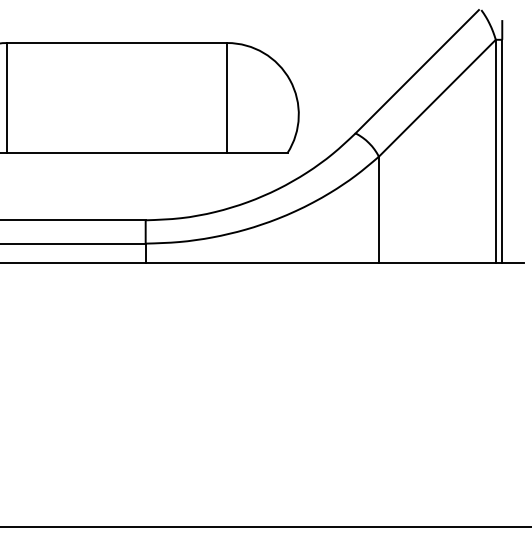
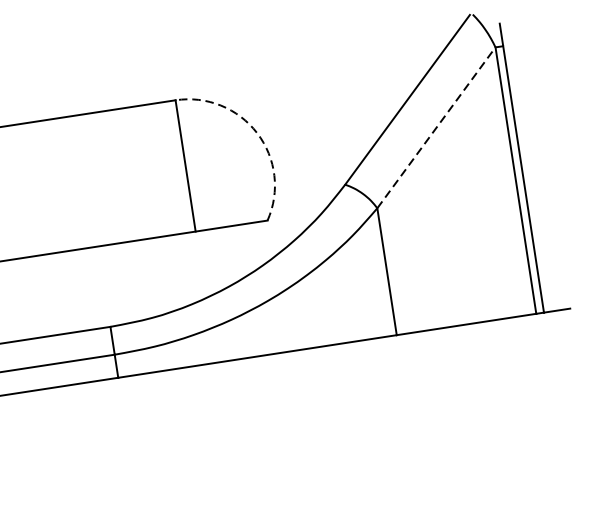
arc: (290, 80) -> (257, 133), solid -> dashed
line: (437, 98) -> (436, 128), solid -> dashed

